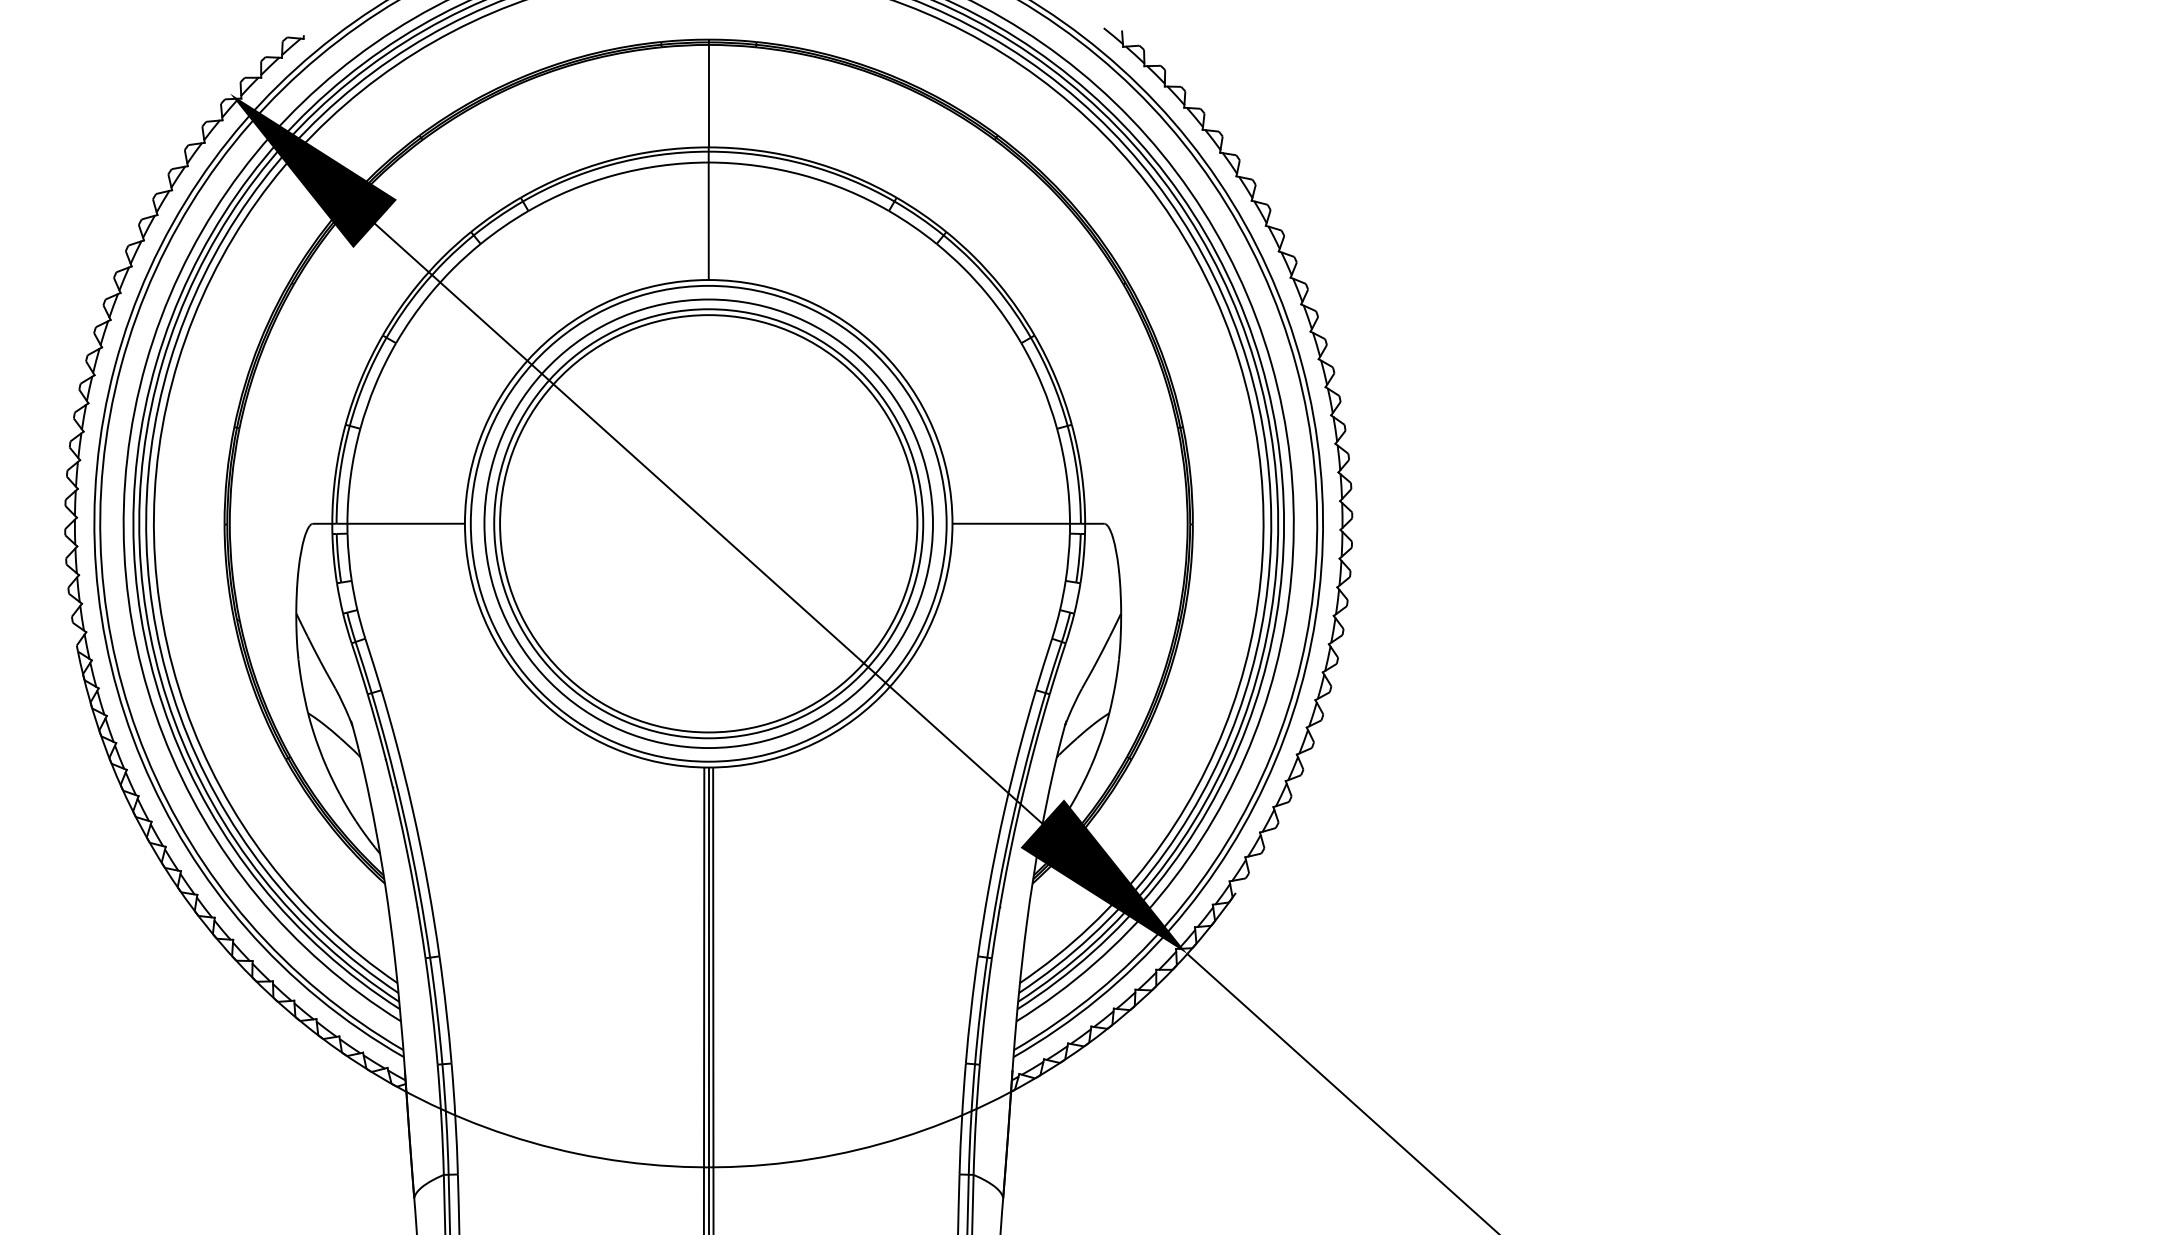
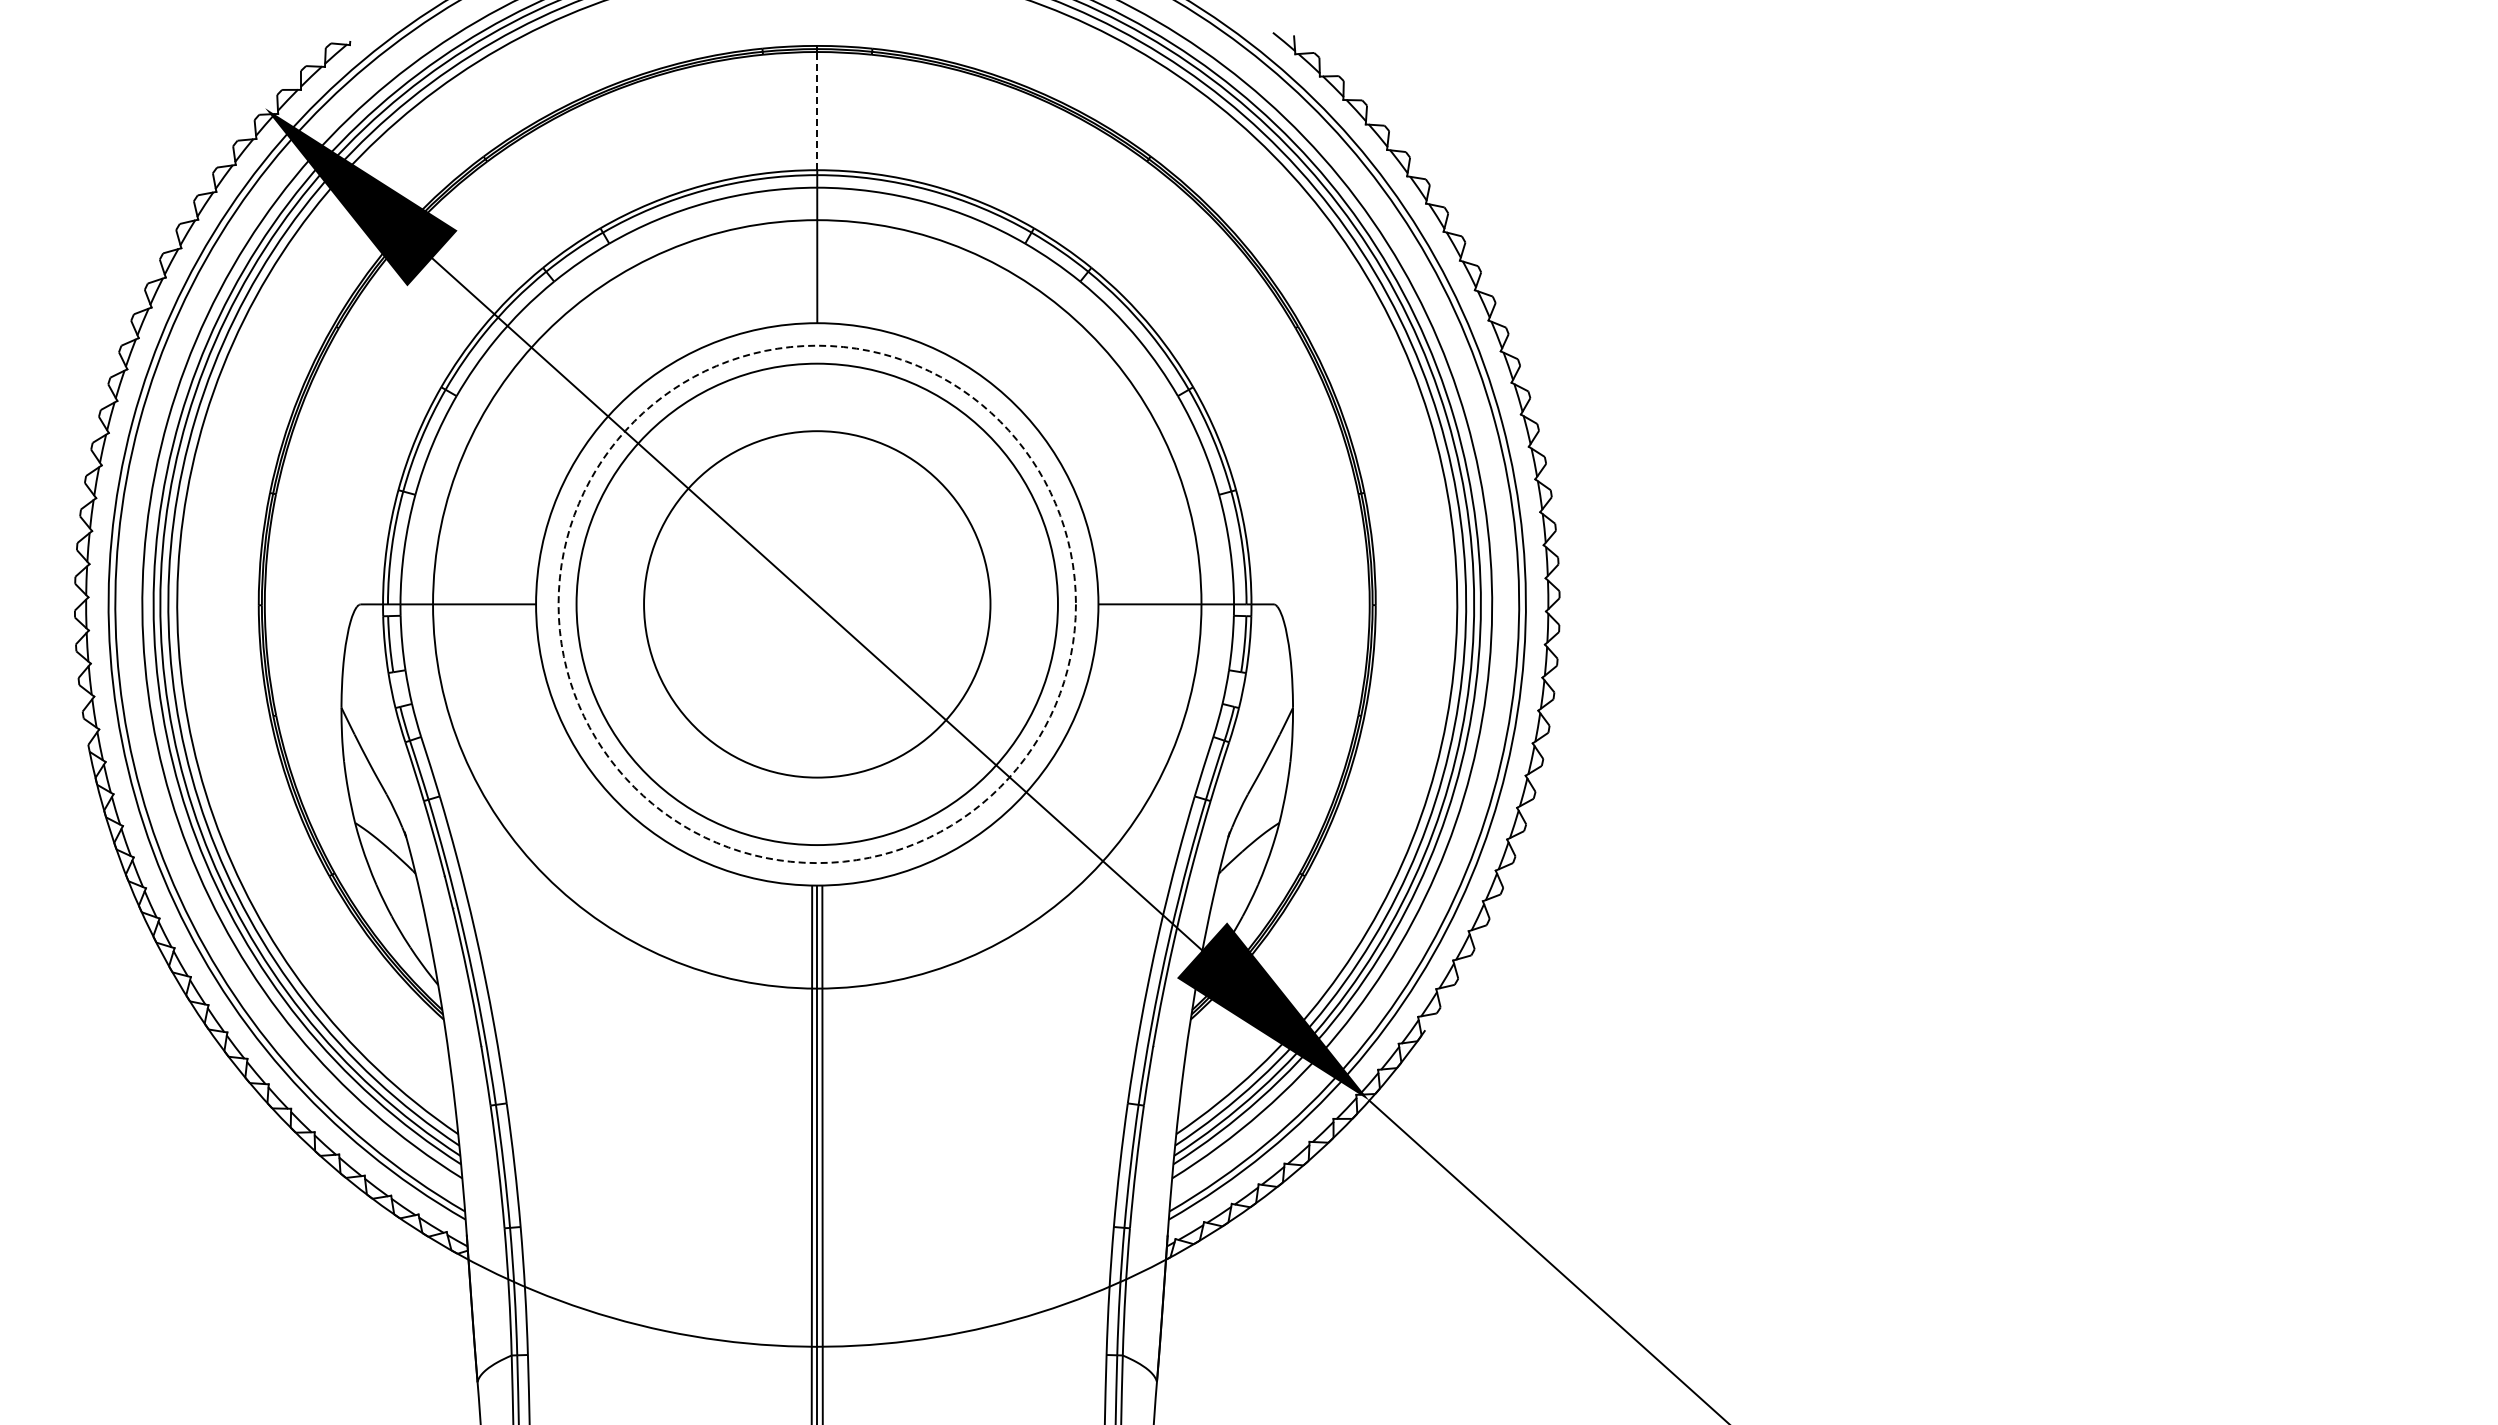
line: (708, 95) -> (817, 110), solid -> dashed
circle: (708, 523) -> (816, 603), size x0.7
circle: (708, 523) -> (816, 603), size x1.4
circle: (708, 523) -> (816, 604), solid -> dashed

